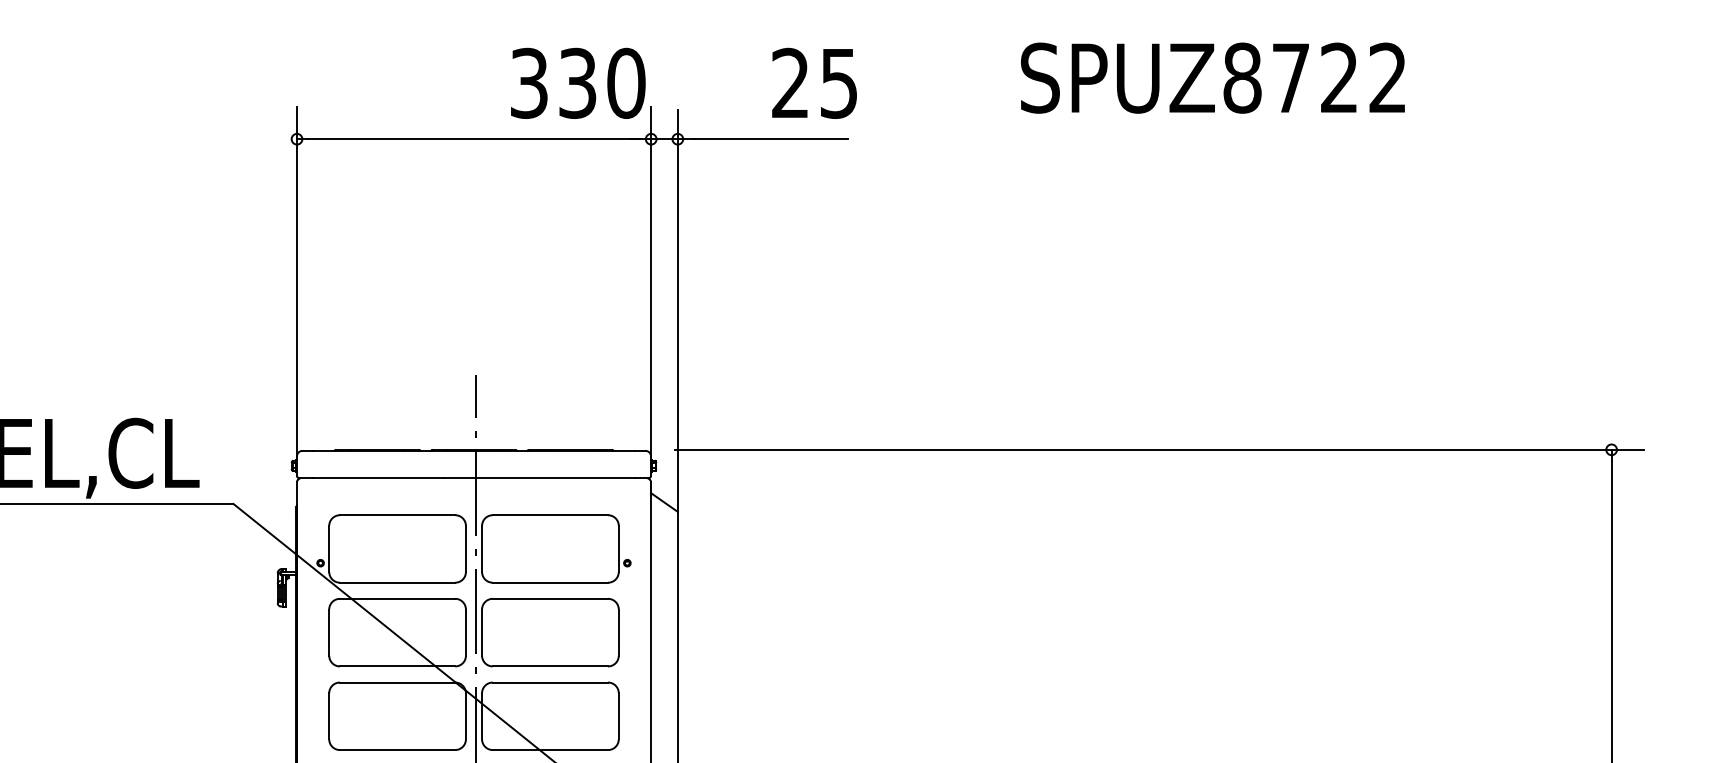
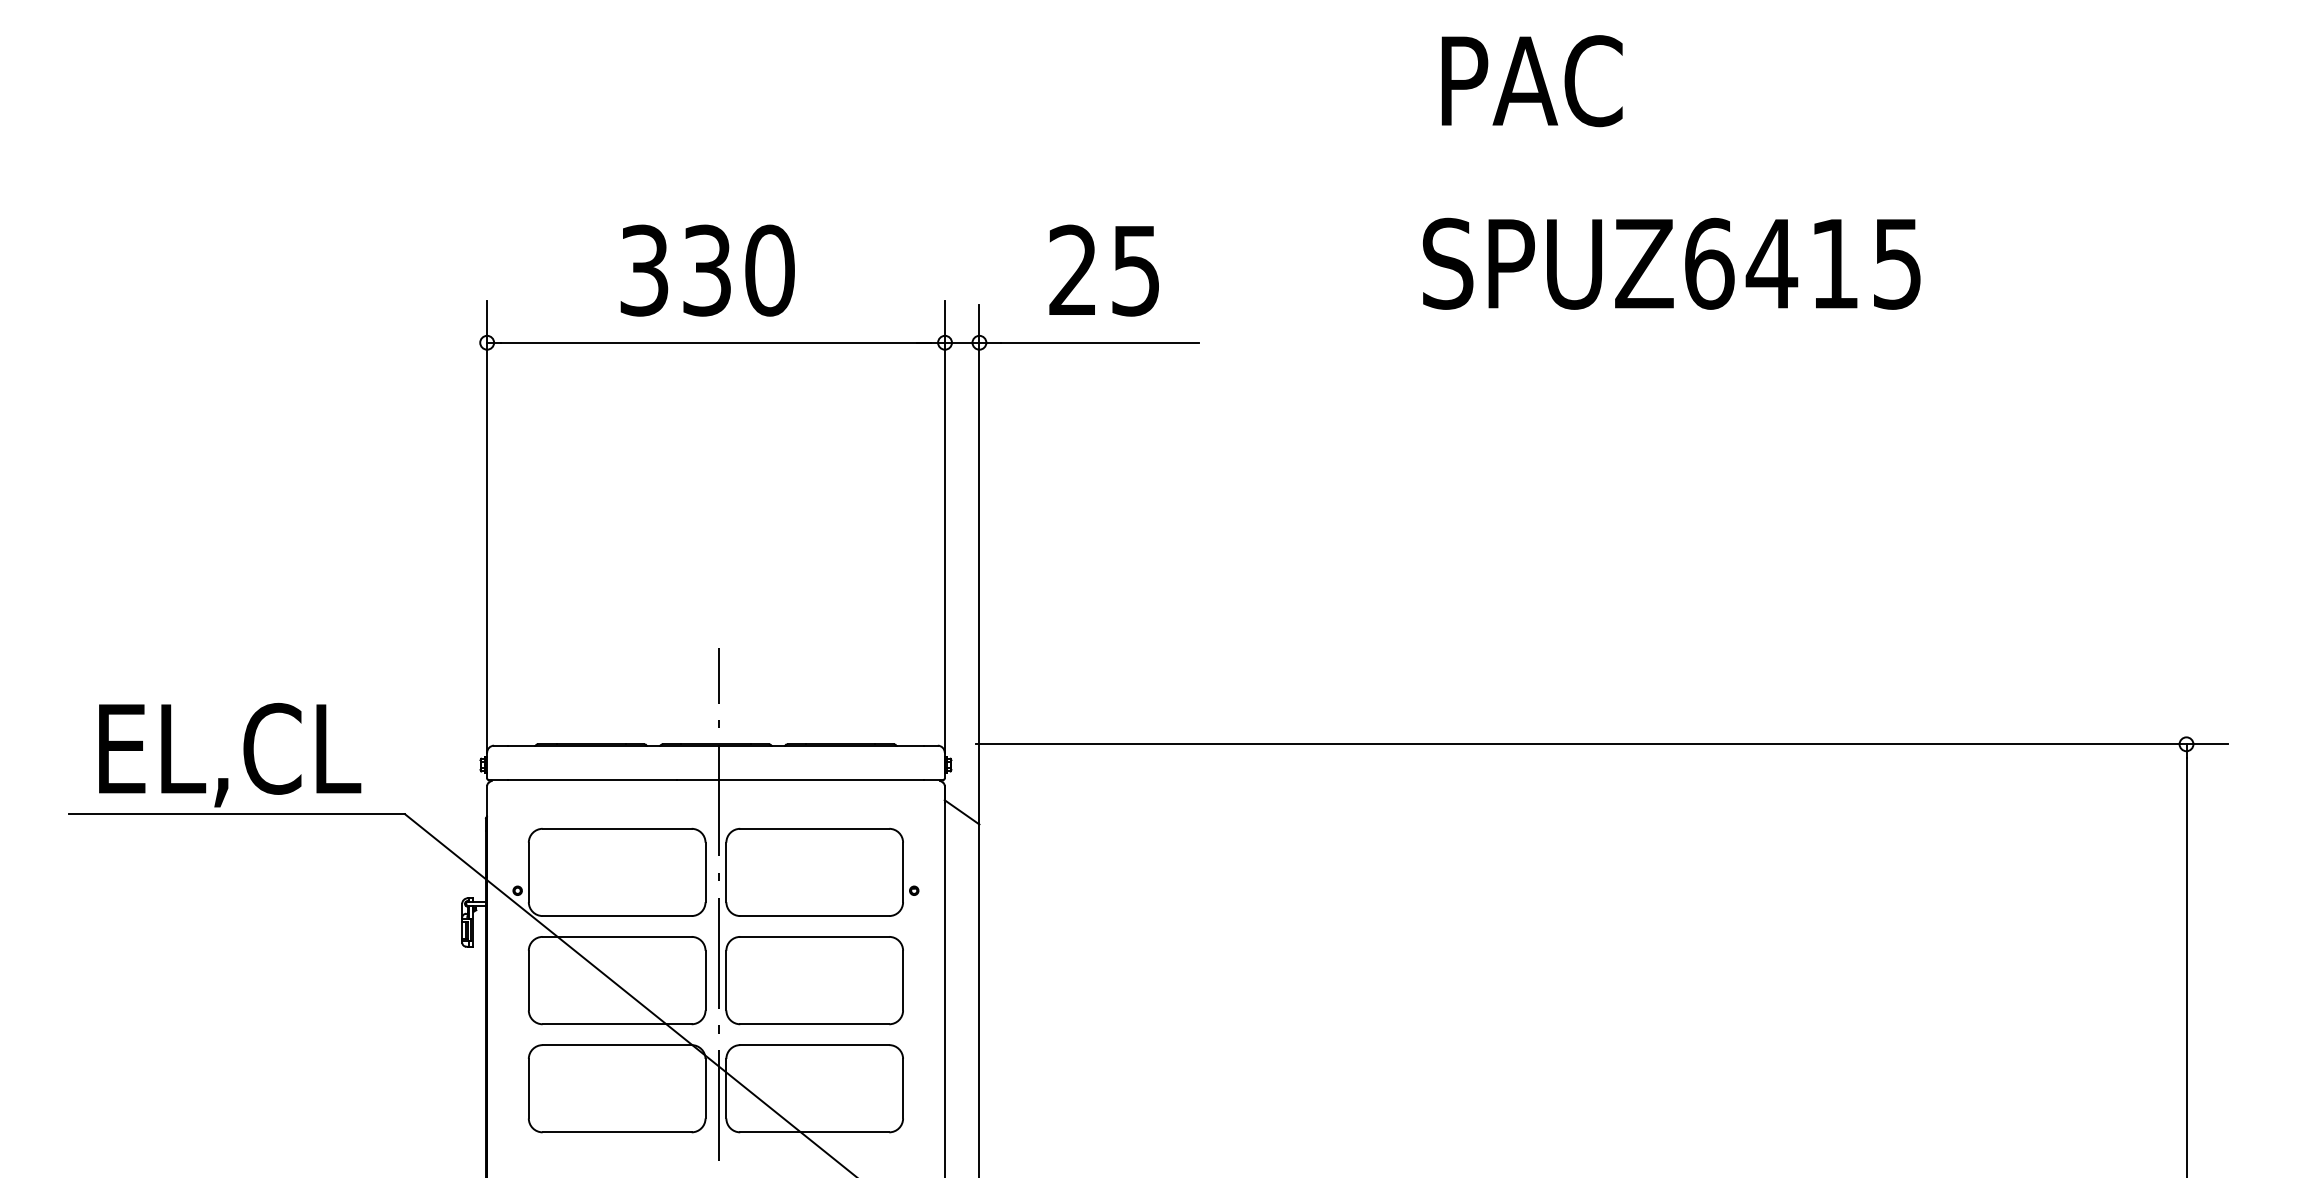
text: (1314, 77) -> (1802, 263), SPUZ8722 -> SPUZ6415
text: (578, 83) -> (707, 270), moved
text: (814, 83) -> (1103, 270), moved

